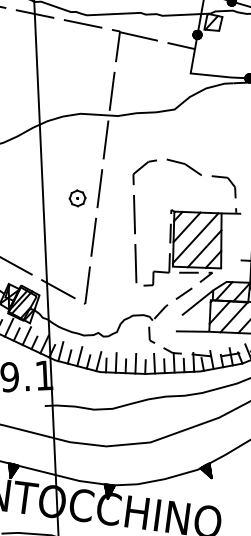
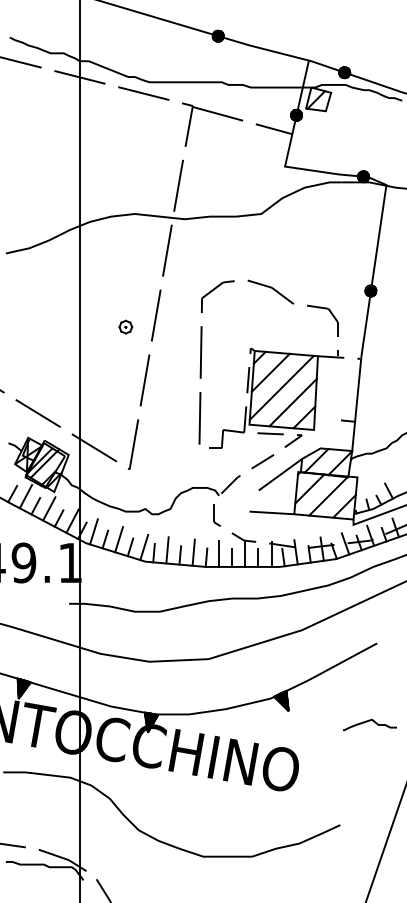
part: (77, 197) -> (125, 326), size x0.6

